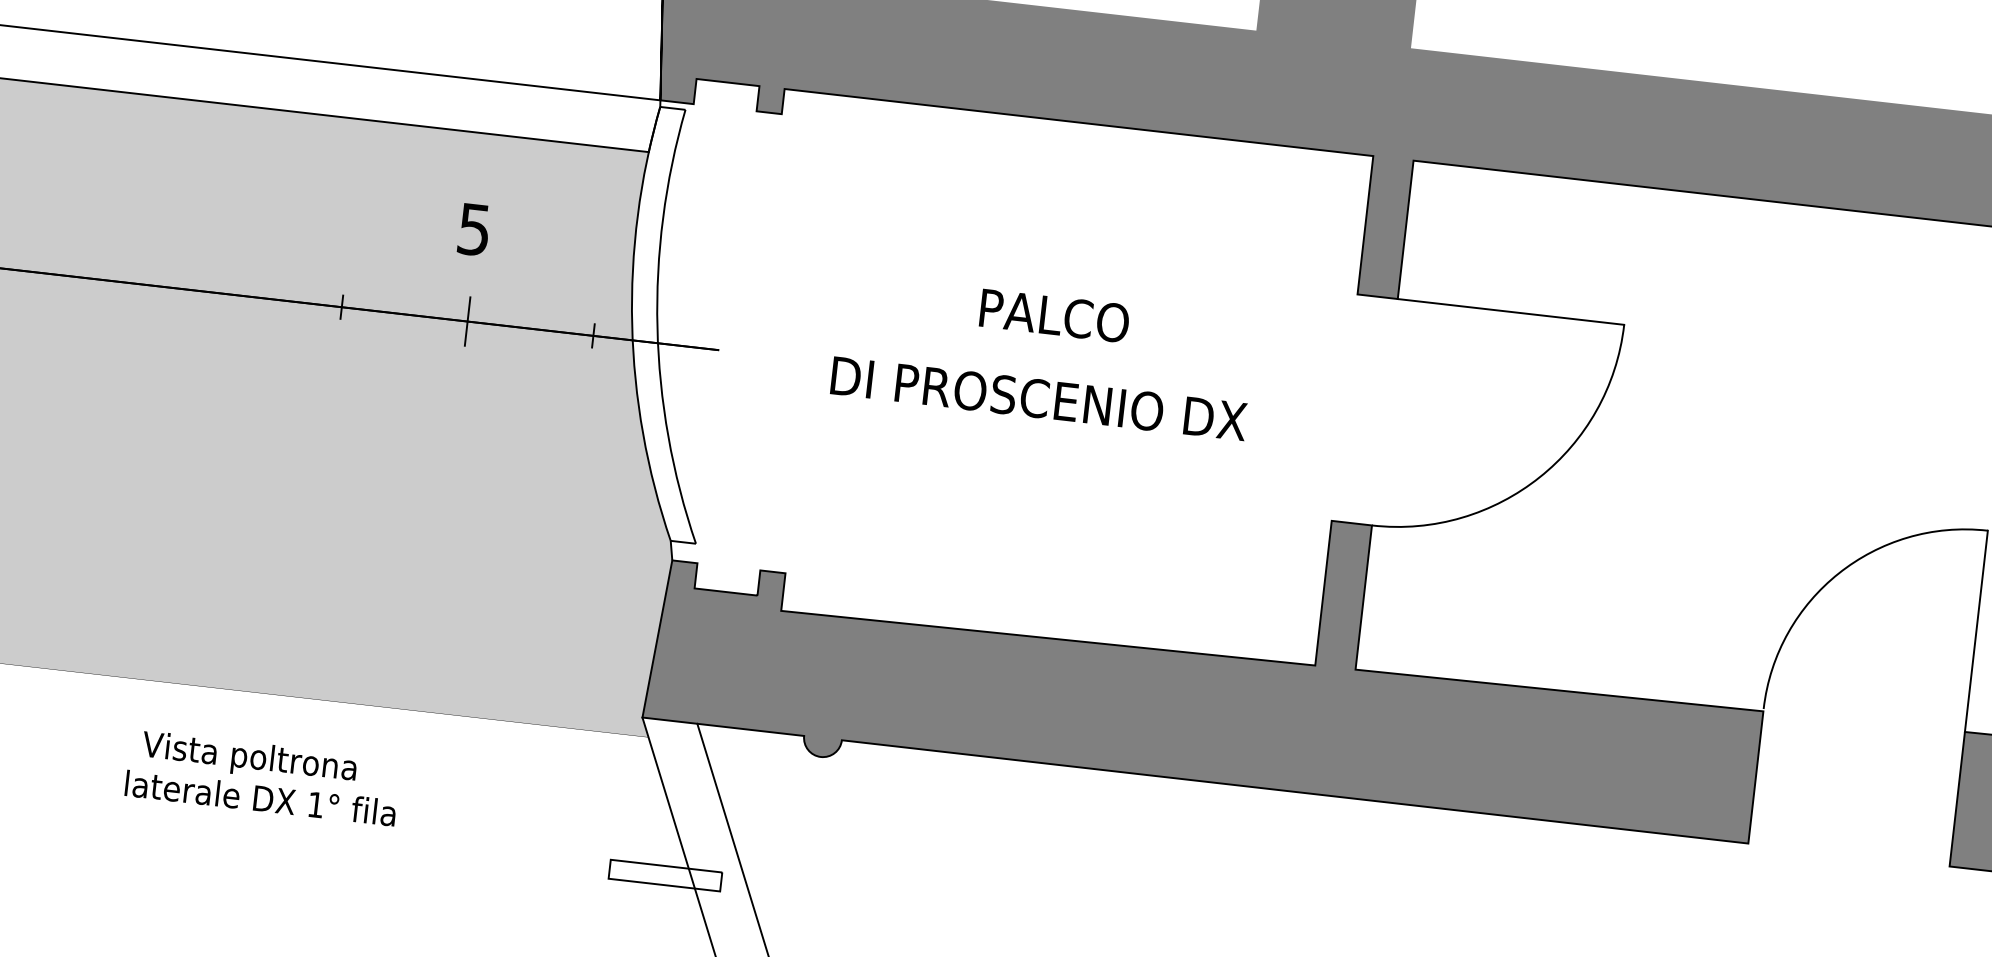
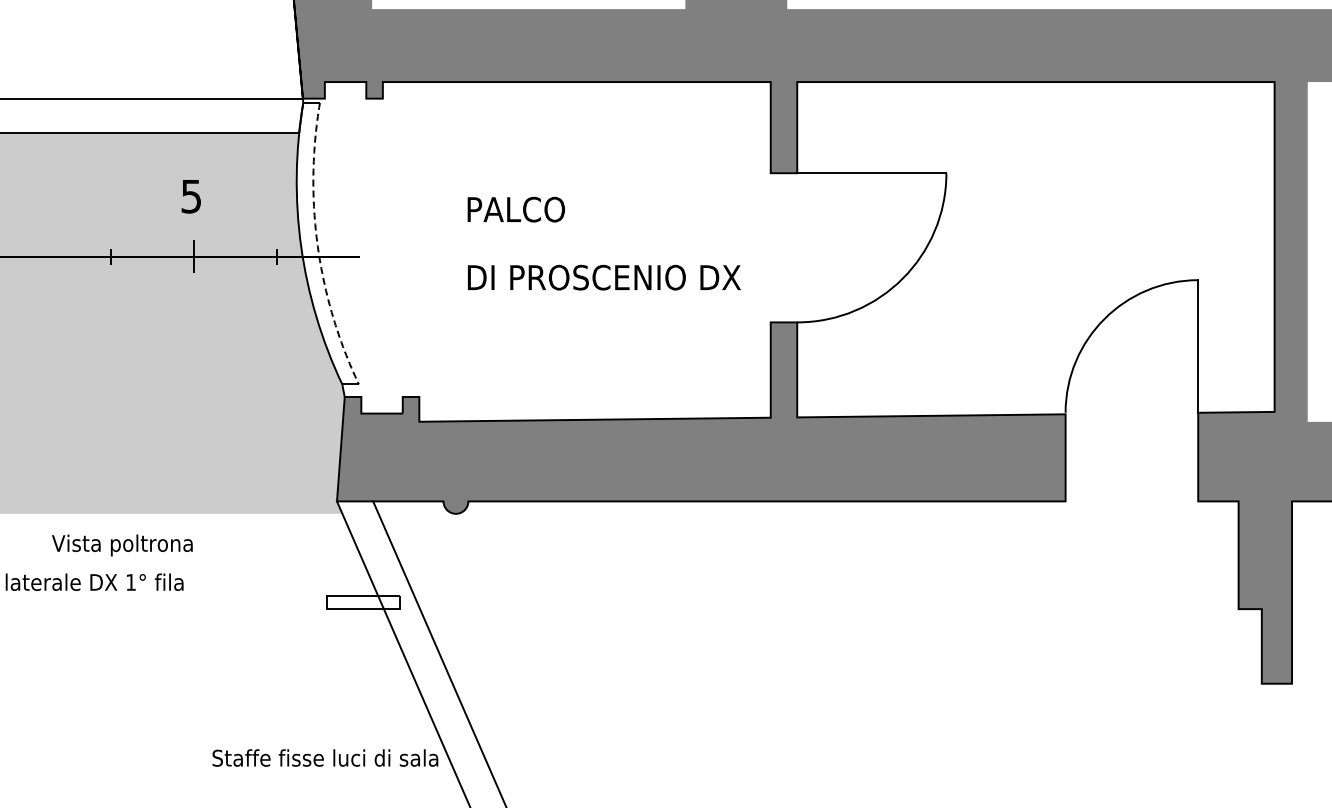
text: (1053, 315) -> (515, 209), moved
arc: (656, 327) -> (317, 246), solid -> dashed
text: (1039, 398) -> (604, 277), moved
text: (249, 759) -> (122, 545), moved

